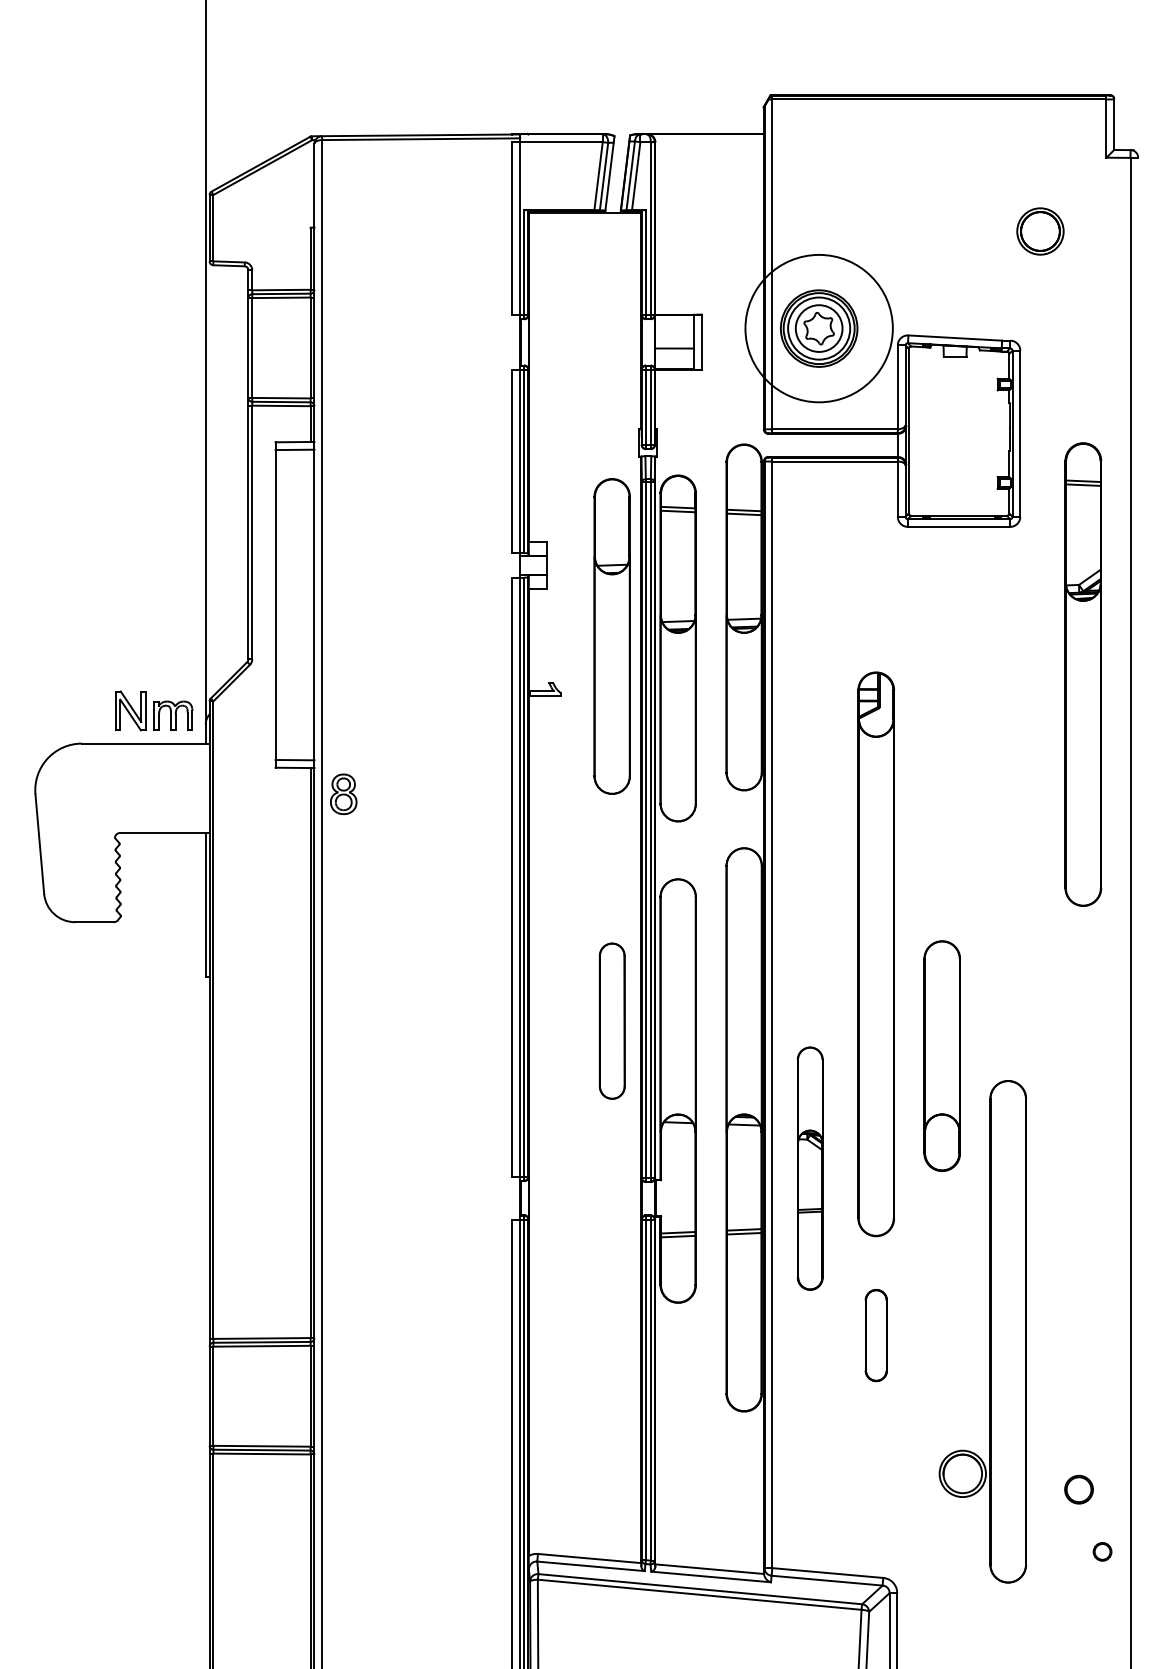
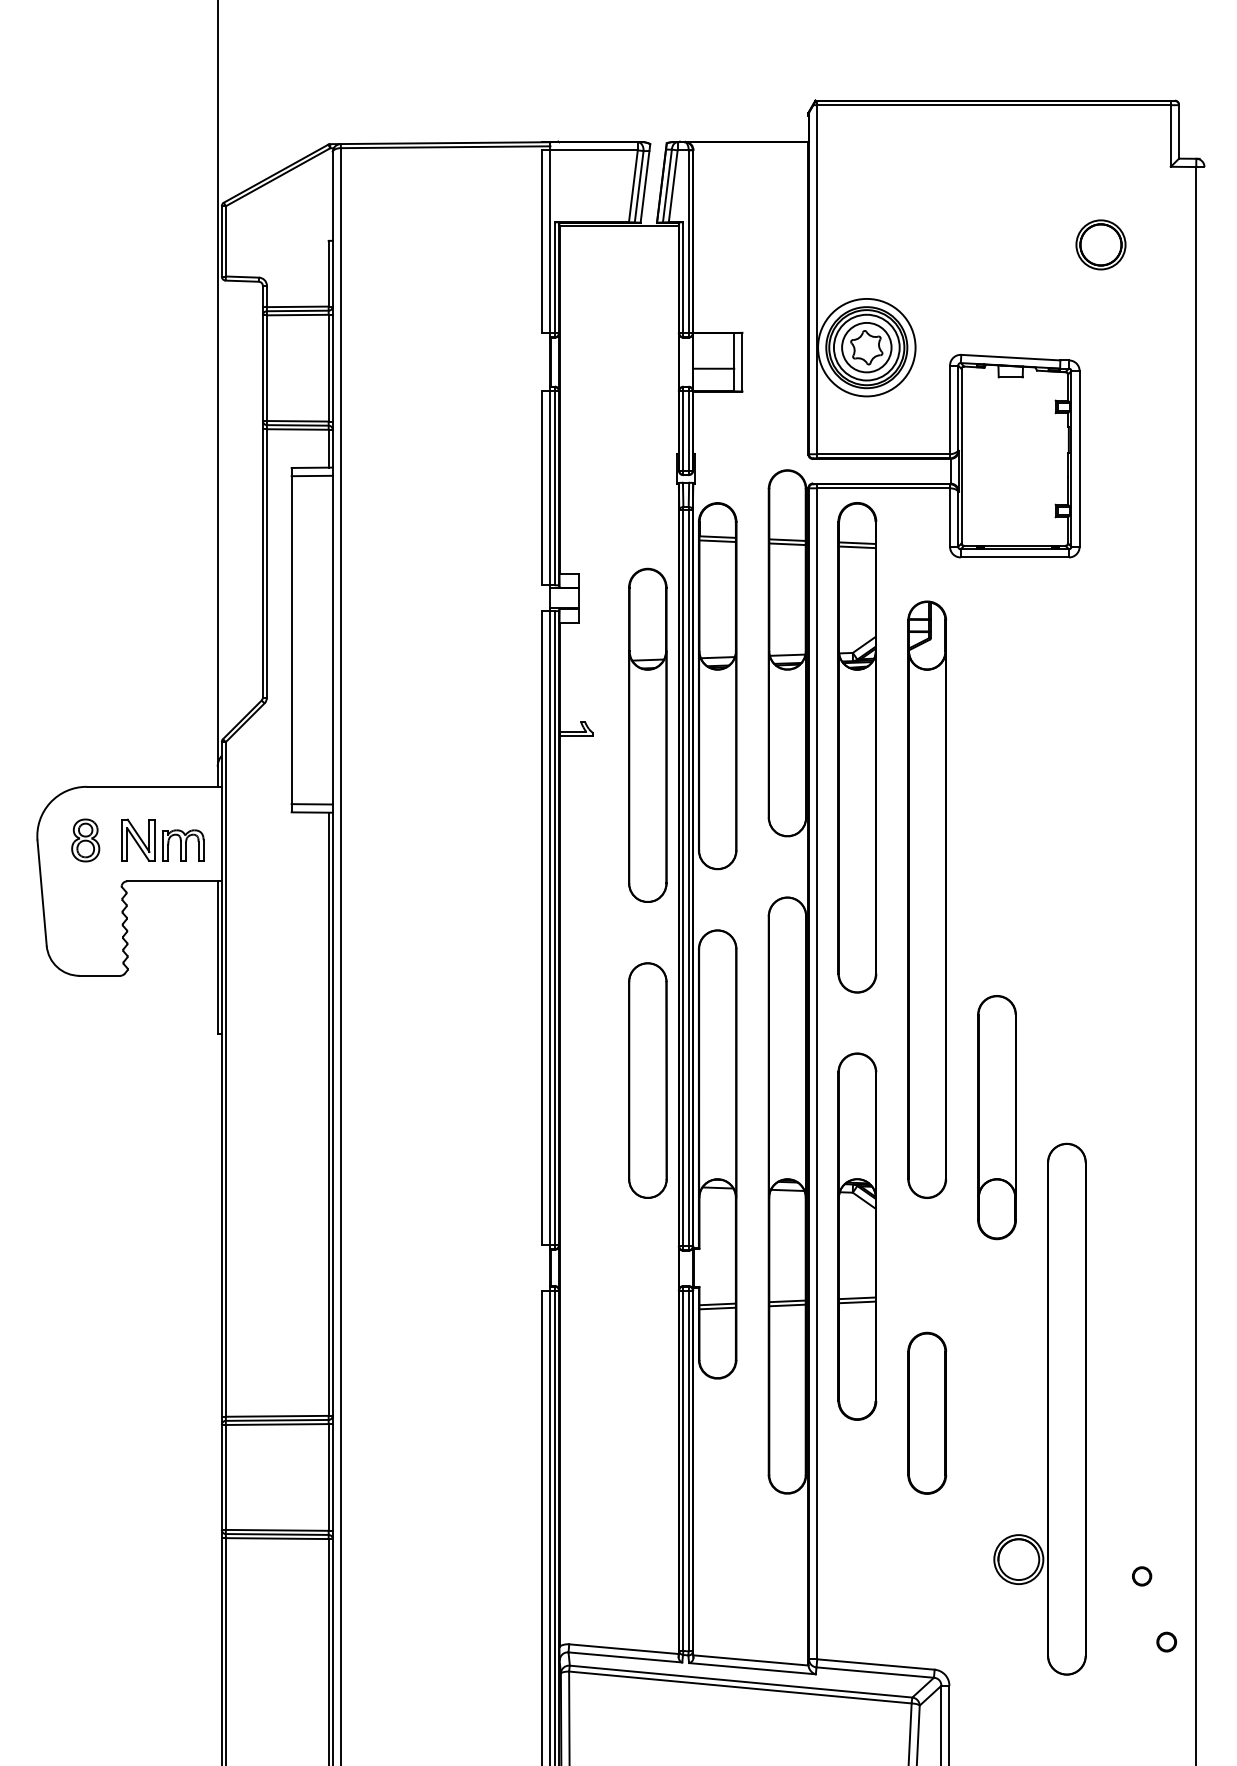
circle: (818, 328) -> (866, 347), size x0.62
part: (611, 635) -> (647, 734), moved
part: (1083, 674) -> (857, 747), moved
part: (153, 710) -> (162, 839), moved
part: (343, 794) -> (85, 840), moved
part: (875, 954) -> (926, 899), moved
part: (611, 1021) -> (647, 1080), size x1.43
part: (810, 1168) -> (857, 1236), size x1.43
part: (876, 1334) -> (927, 1412), size x1.67
circle: (1079, 1489) -> (1142, 1576), size x0.62

